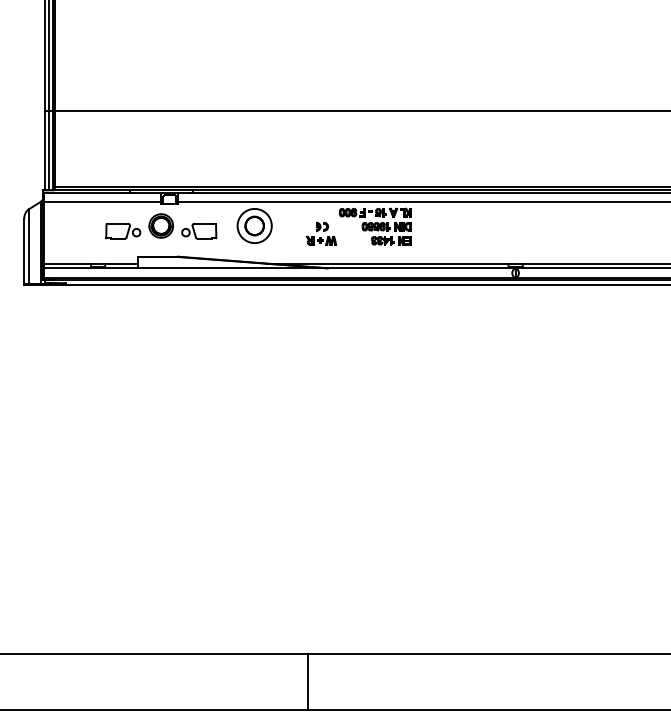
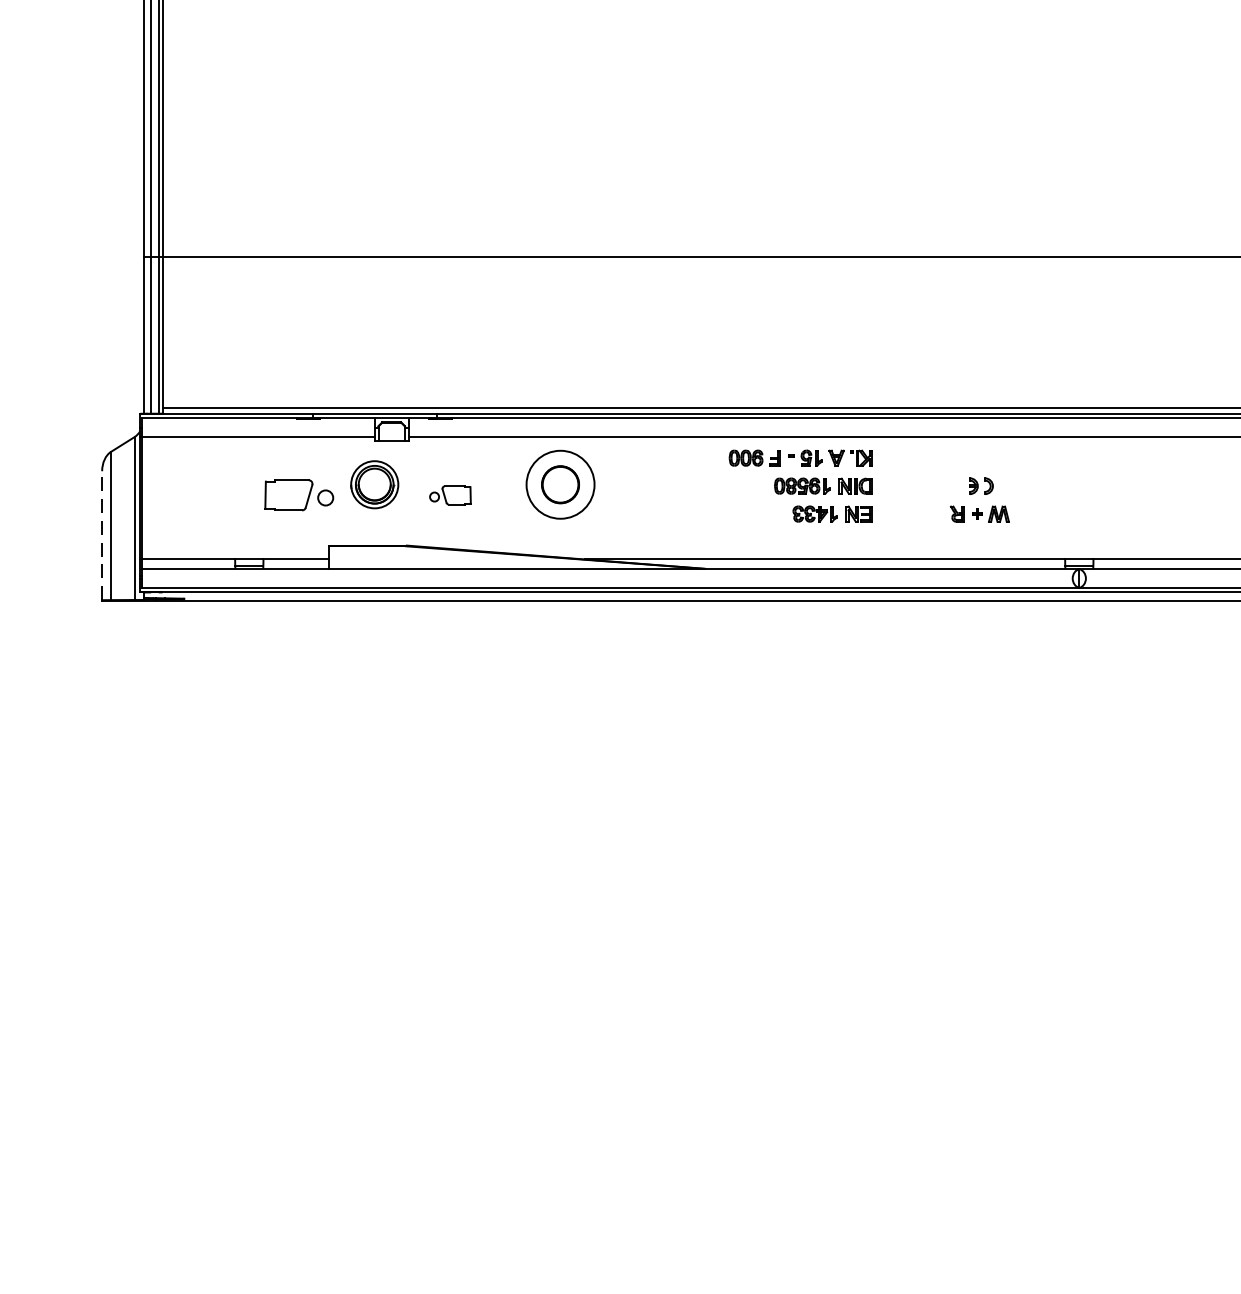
part: (199, 231) -> (450, 495), size x0.6
part: (321, 233) -> (979, 499), moved
line: (24, 251) -> (102, 535), solid -> dashed

